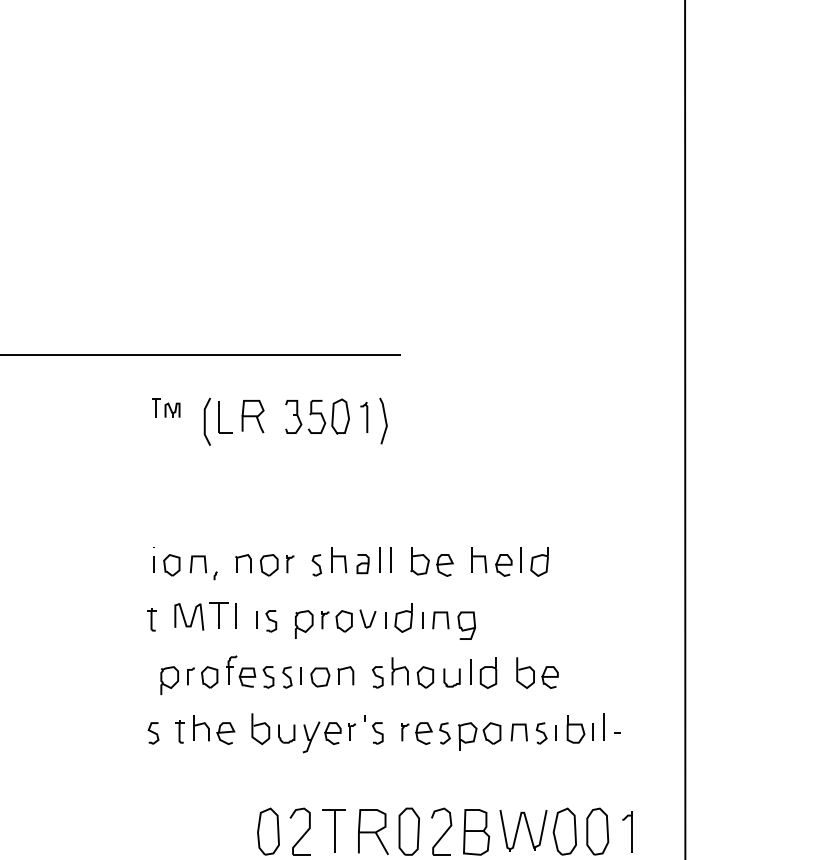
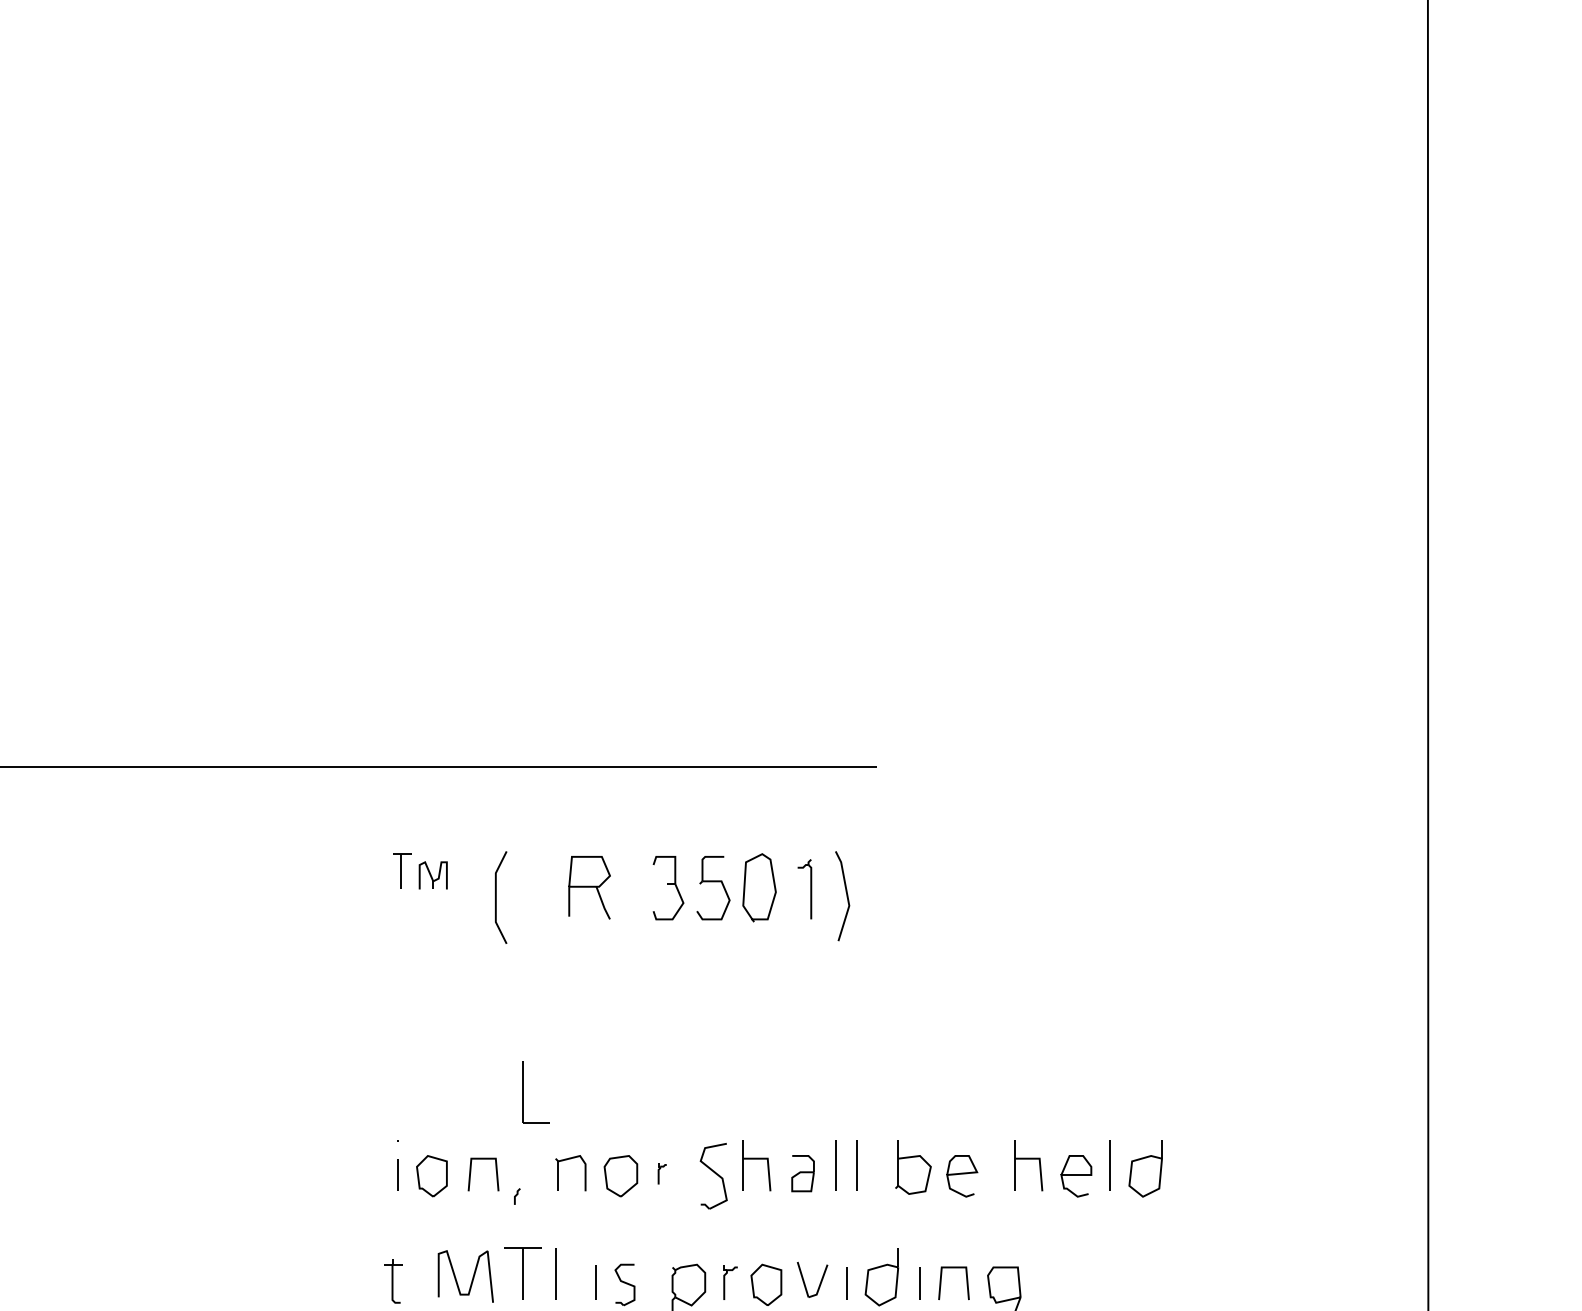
part: (225, 417) -> (536, 1092), moved
part: (290, 564) -> (662, 1174), size x0.6
part: (316, 565) -> (712, 1176), size x1.6

